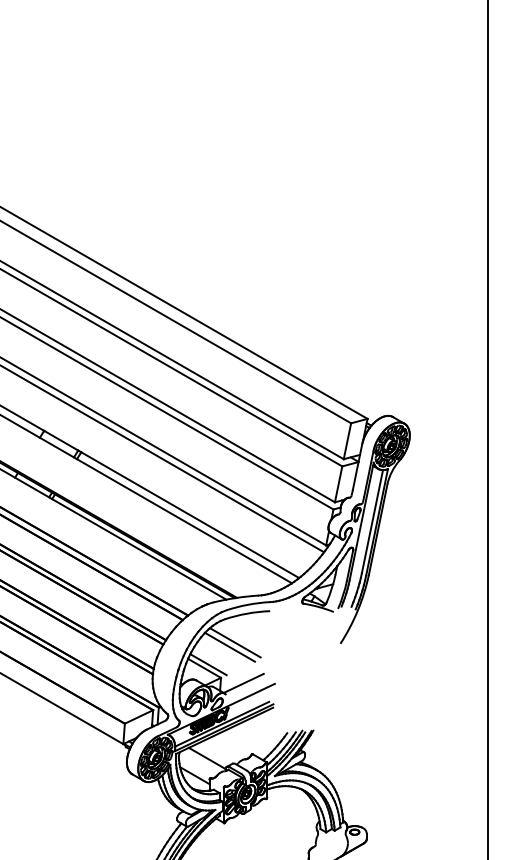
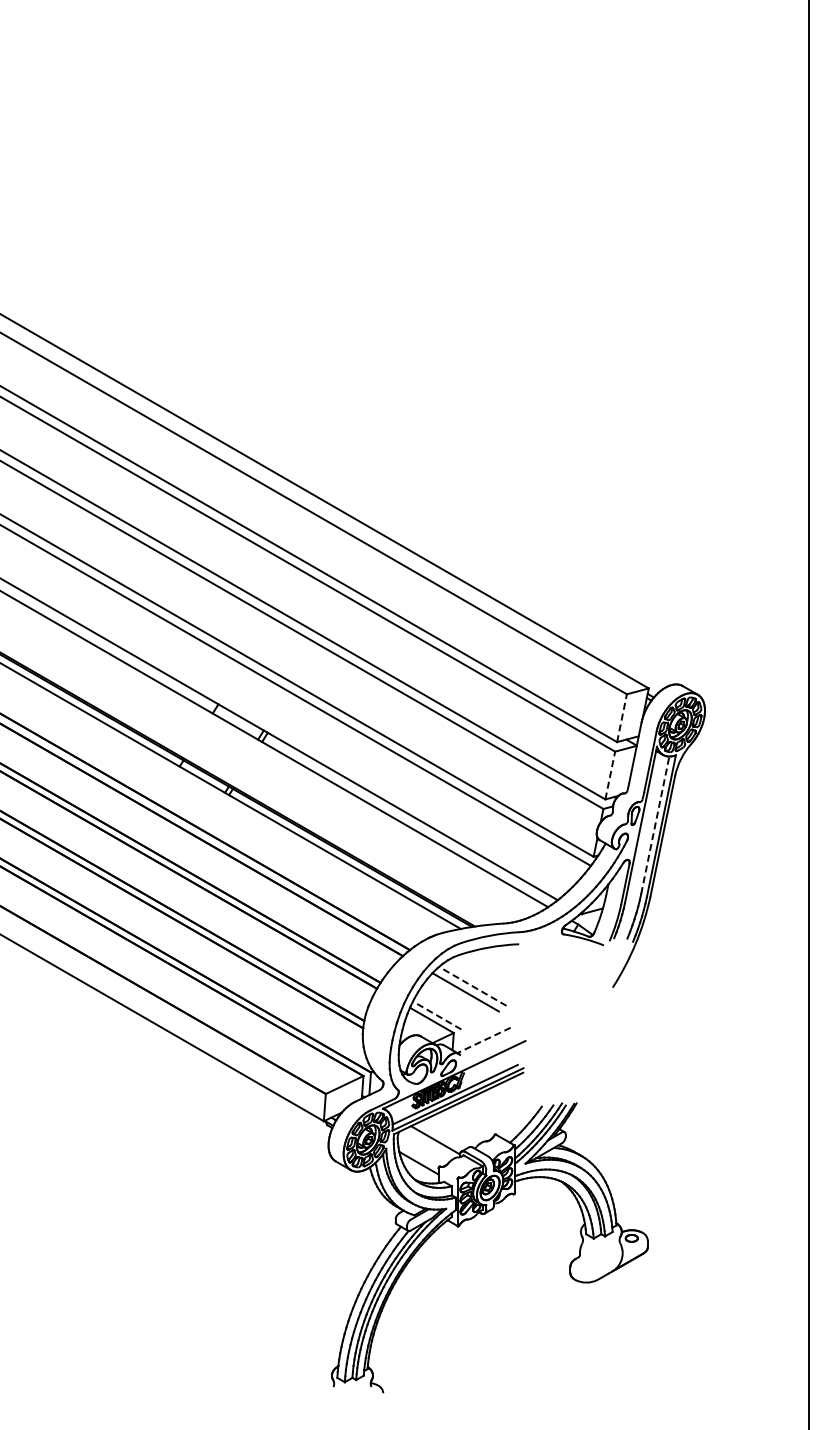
line: (347, 440) -> (622, 717), solid -> dashed
line: (338, 484) -> (610, 775), solid -> dashed
line: (372, 521) -> (655, 824), solid -> dashed
line: (235, 642) -> (472, 986), solid -> dashed
line: (208, 664) -> (437, 1015), solid -> dashed
line: (243, 683) -> (483, 1040), solid -> dashed

